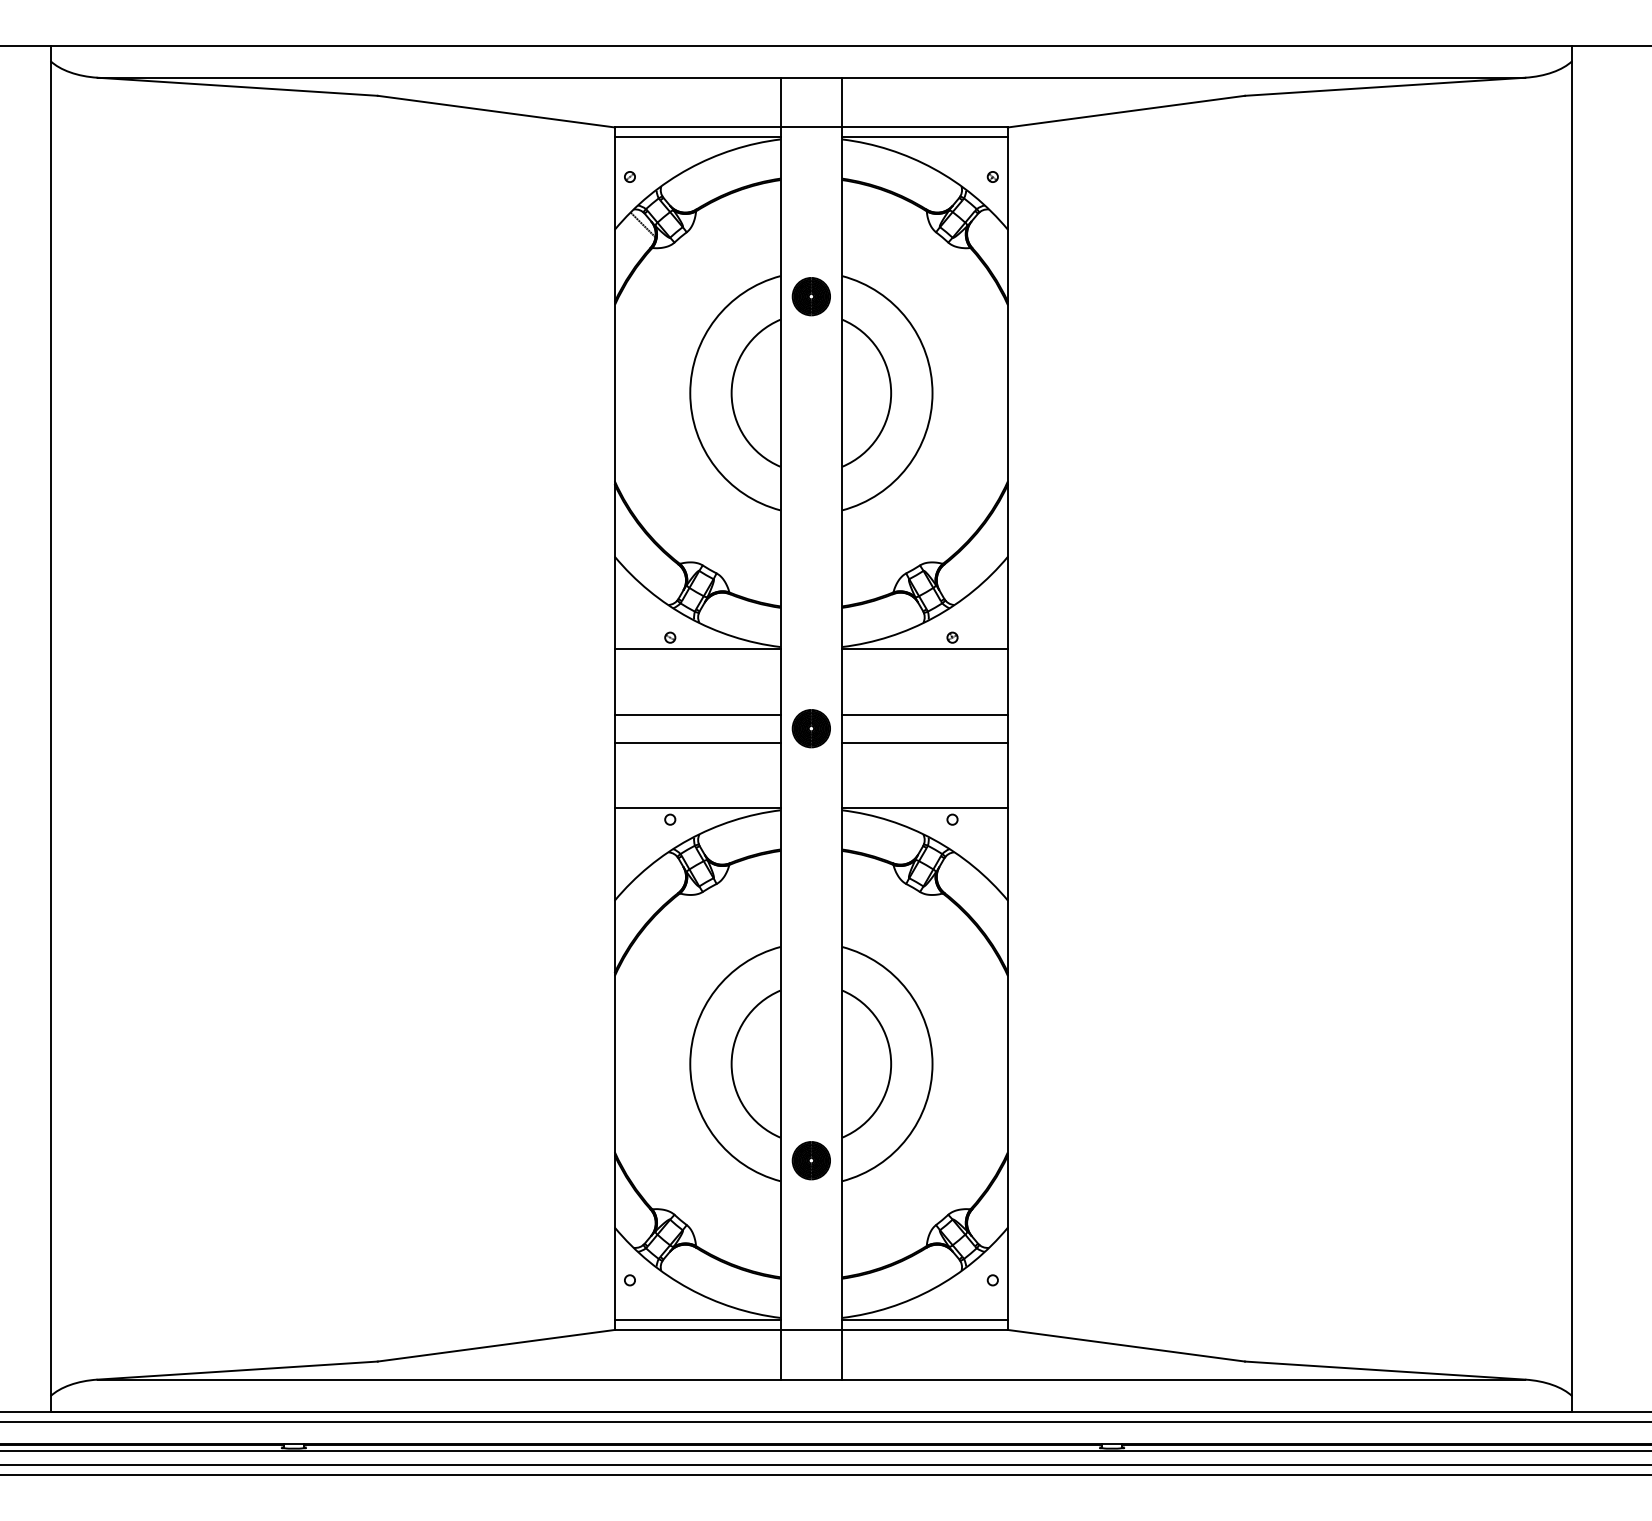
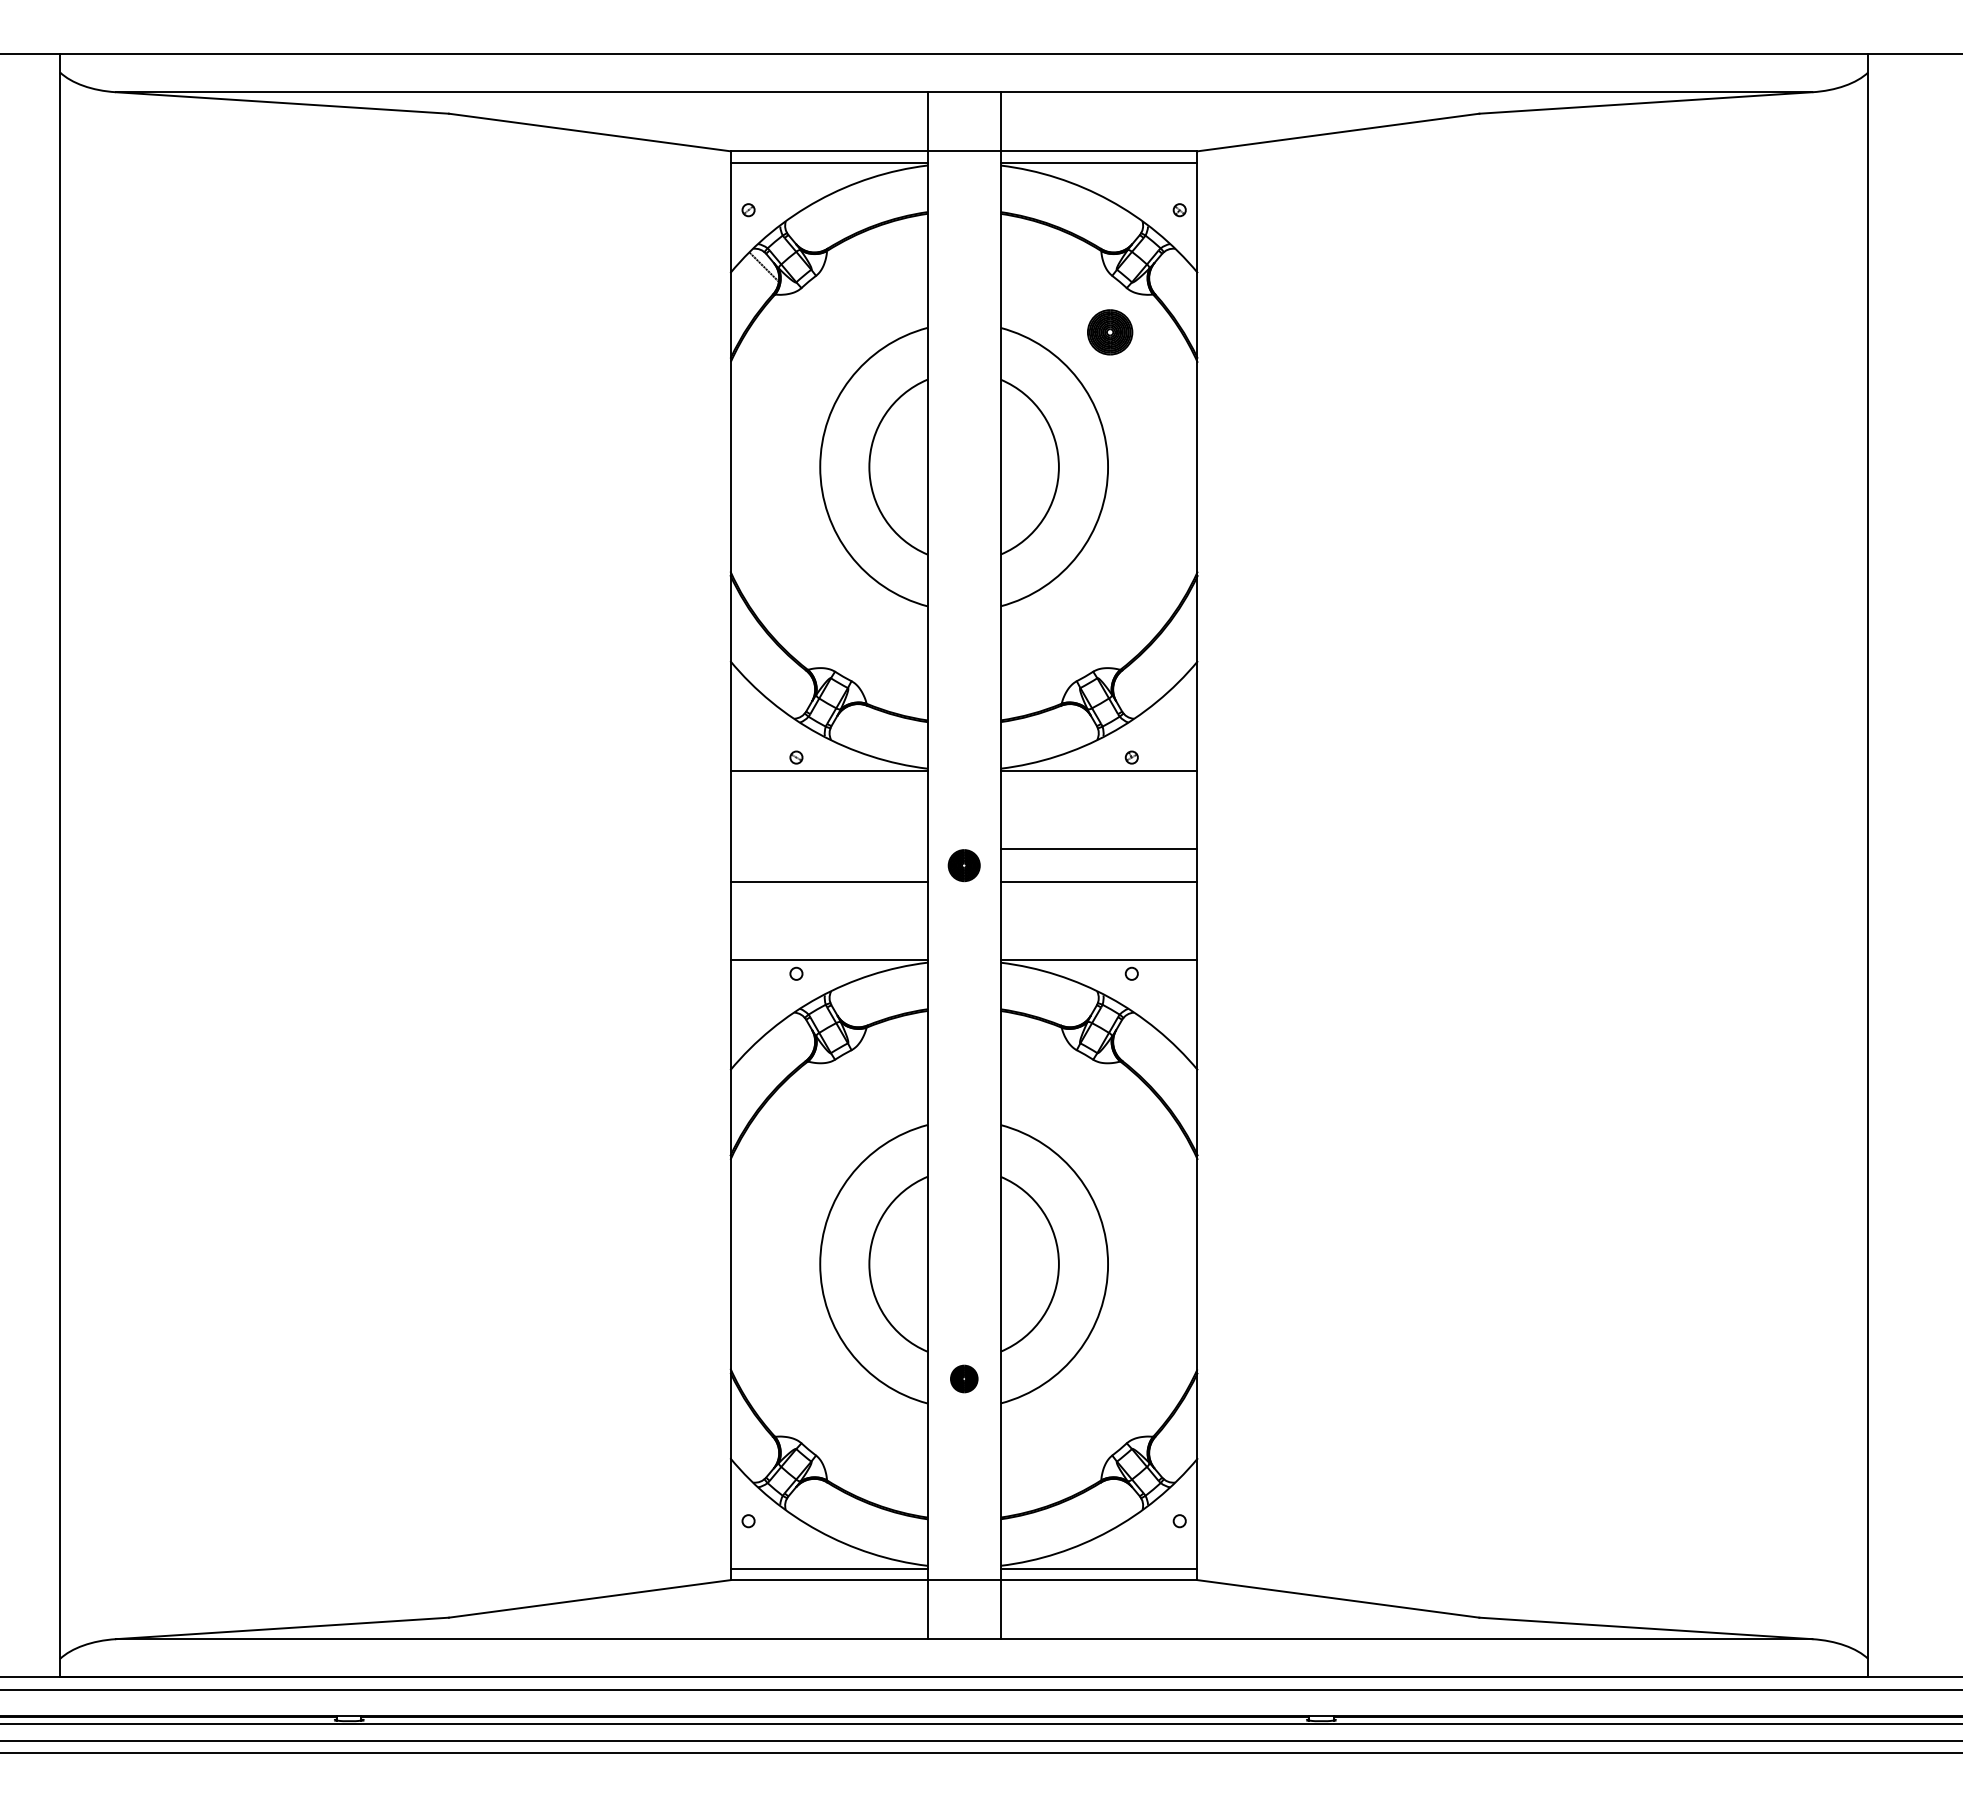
part: (811, 296) -> (1110, 332), moved
line: (697, 715) -> (828, 849), removed
part: (811, 728) -> (964, 865), size x0.7
part: (811, 1160) -> (964, 1378), size x0.6

